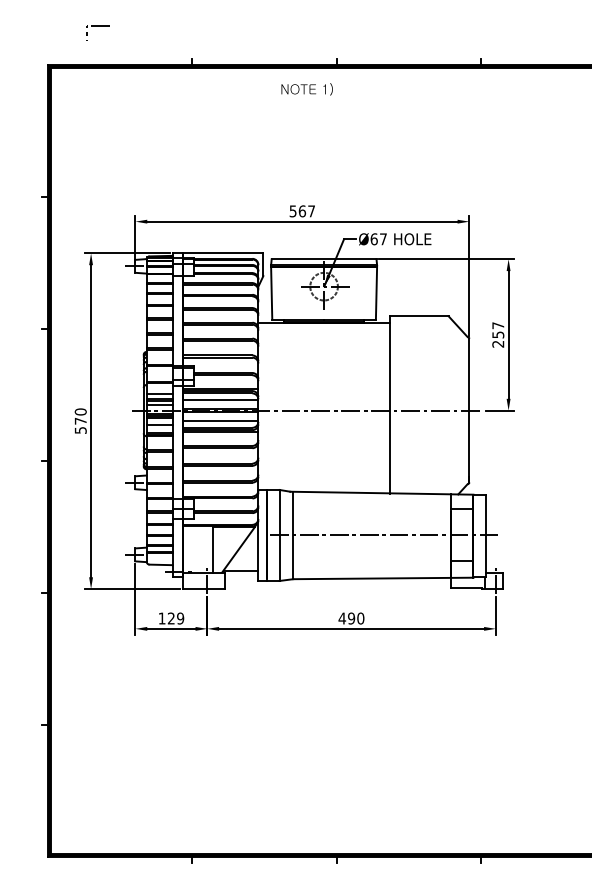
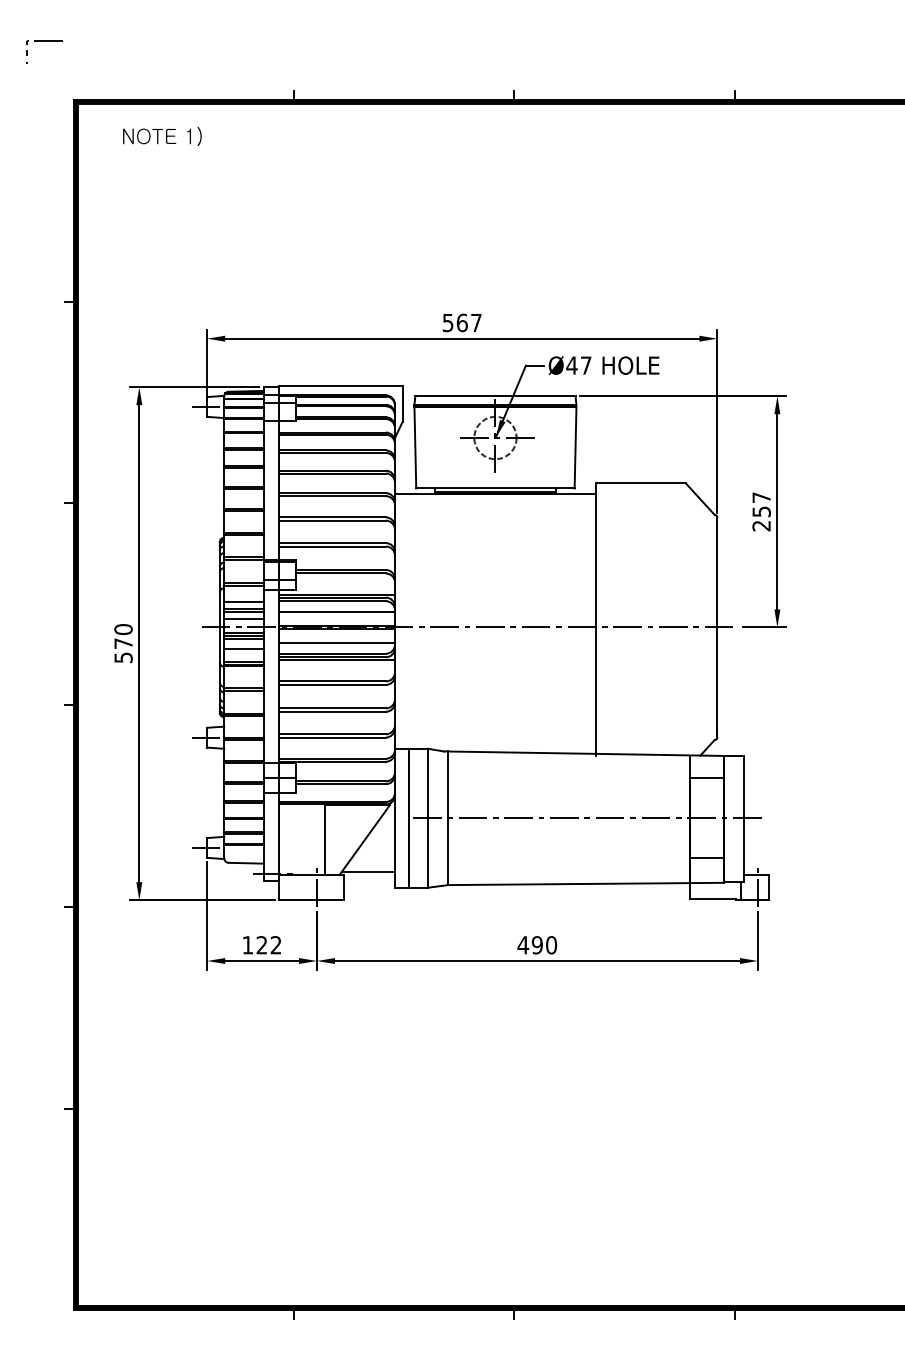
line: (97, 26) -> (43, 41), moved
text: (306, 89) -> (161, 136), moved
text: (373, 239) -> (570, 365), Ø67 -> Ø47
text: (180, 618) -> (275, 945), 129 -> 122

